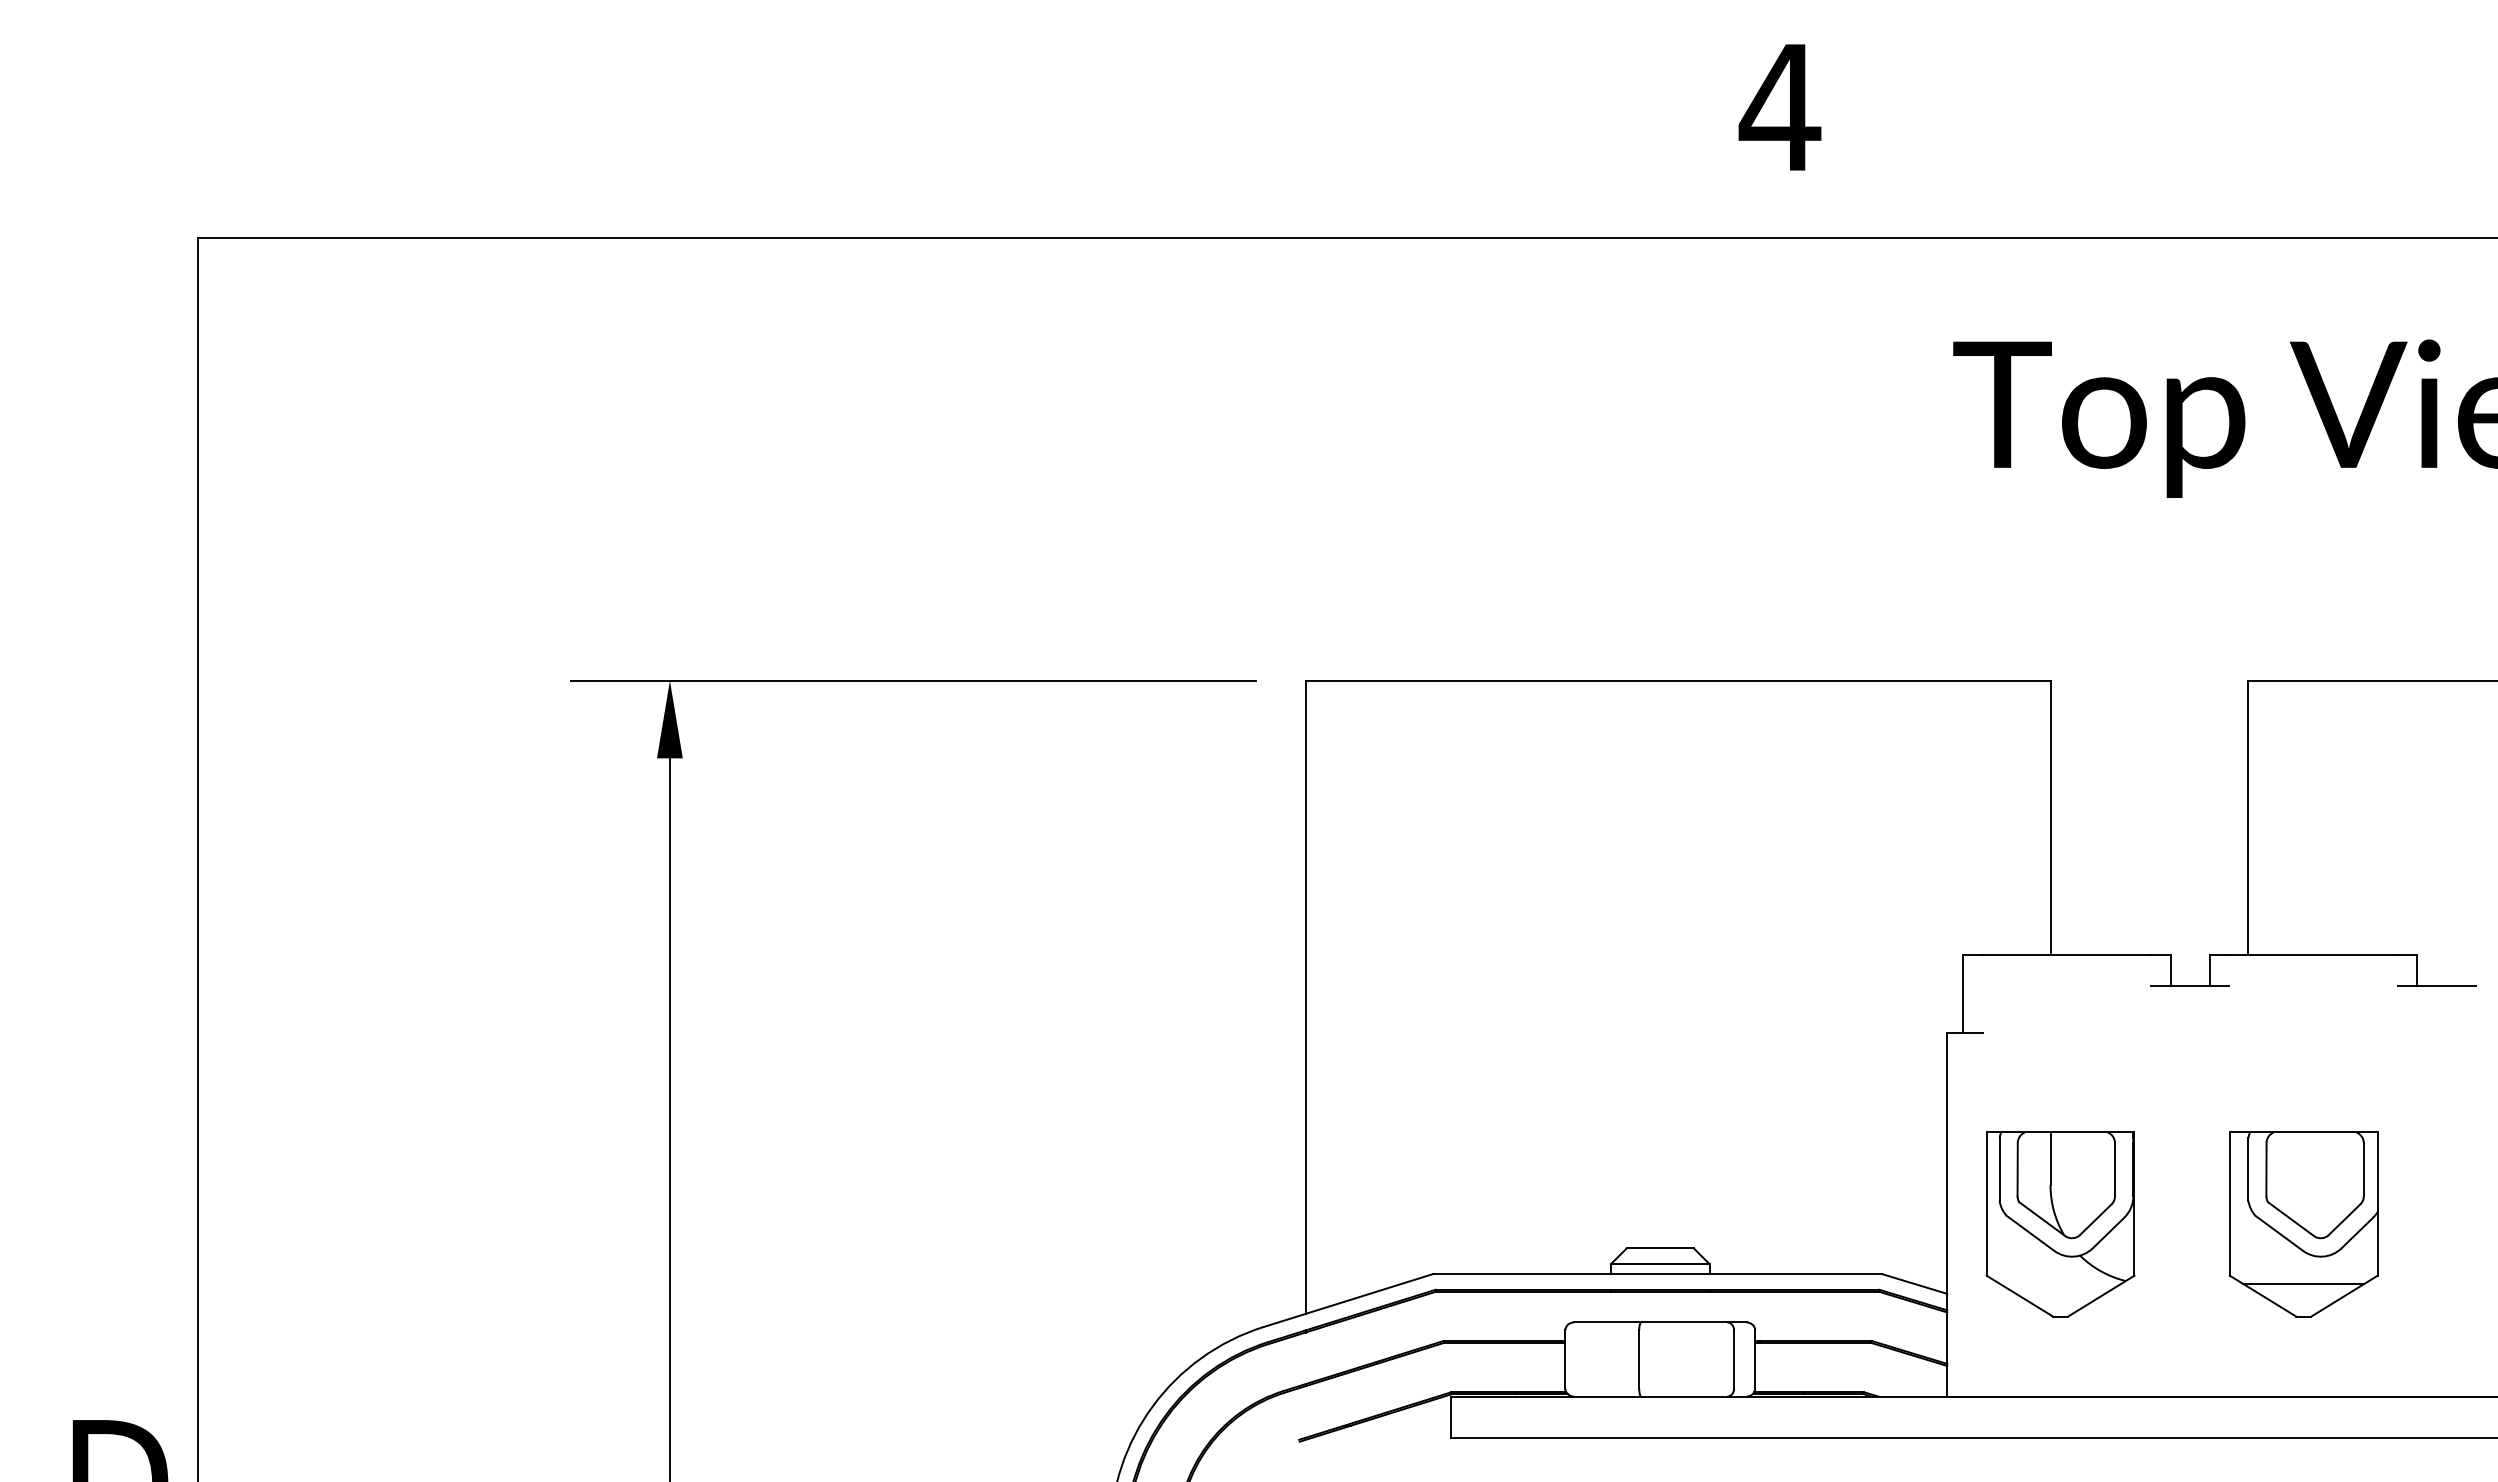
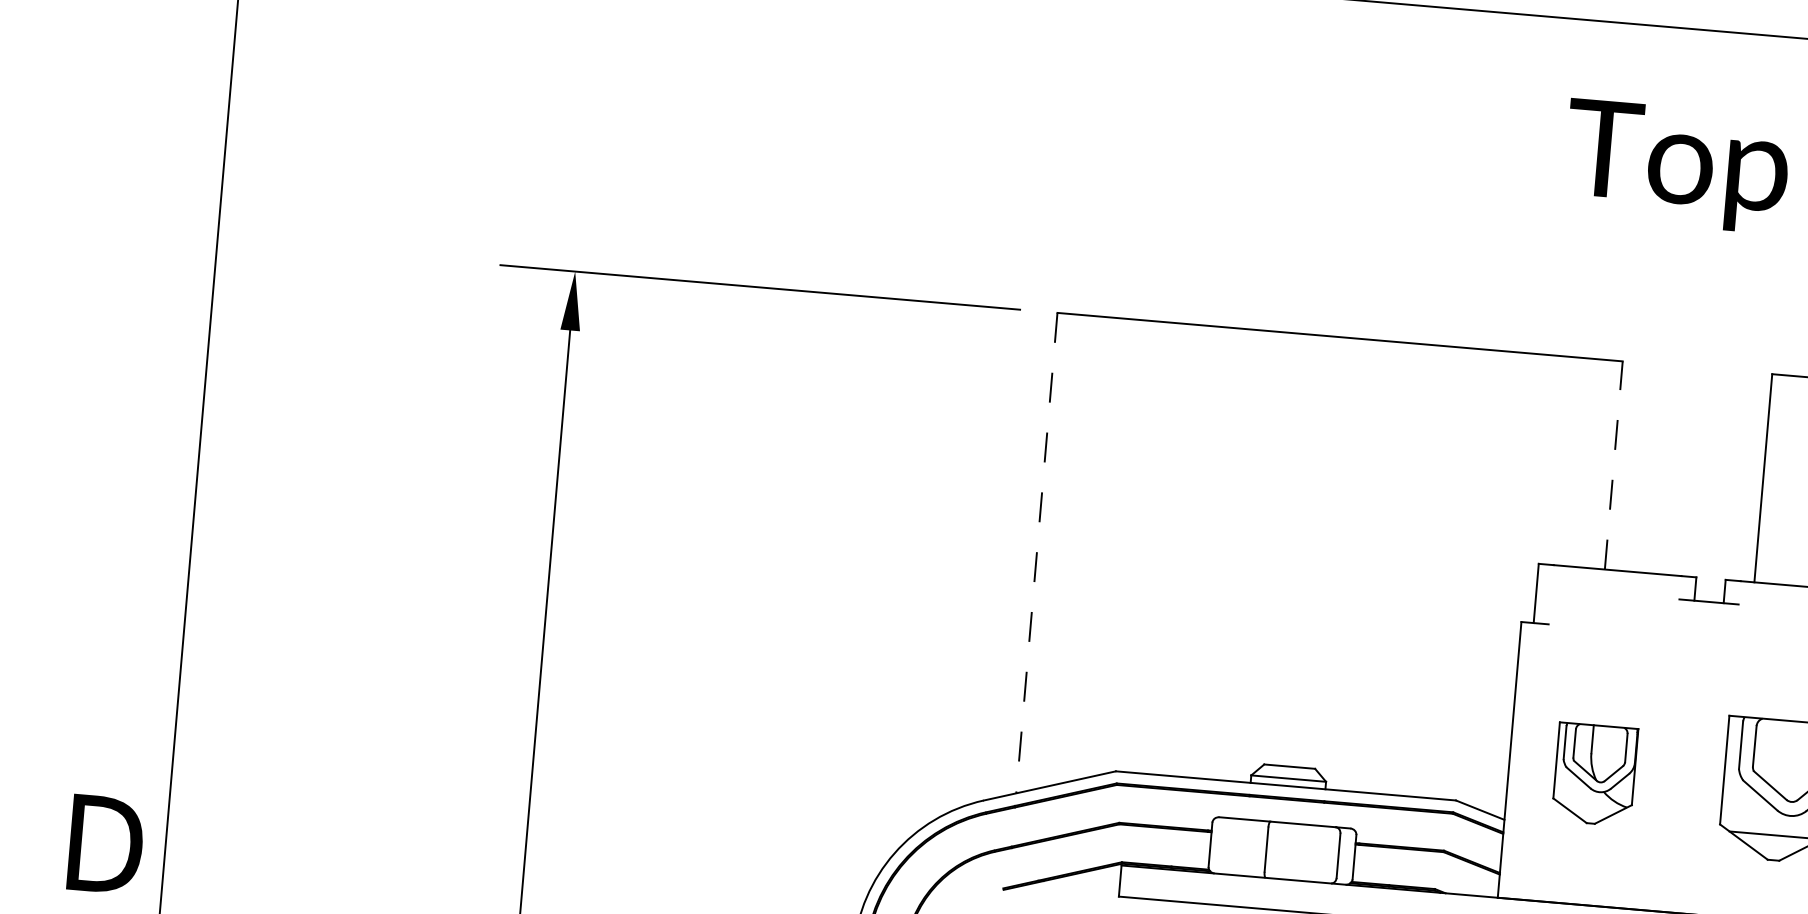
line: (2050, 817) -> (1613, 465), solid -> dashed
line: (1305, 997) -> (1036, 553), solid -> dashed
part: (2060, 1224) -> (1594, 774), size x0.7

